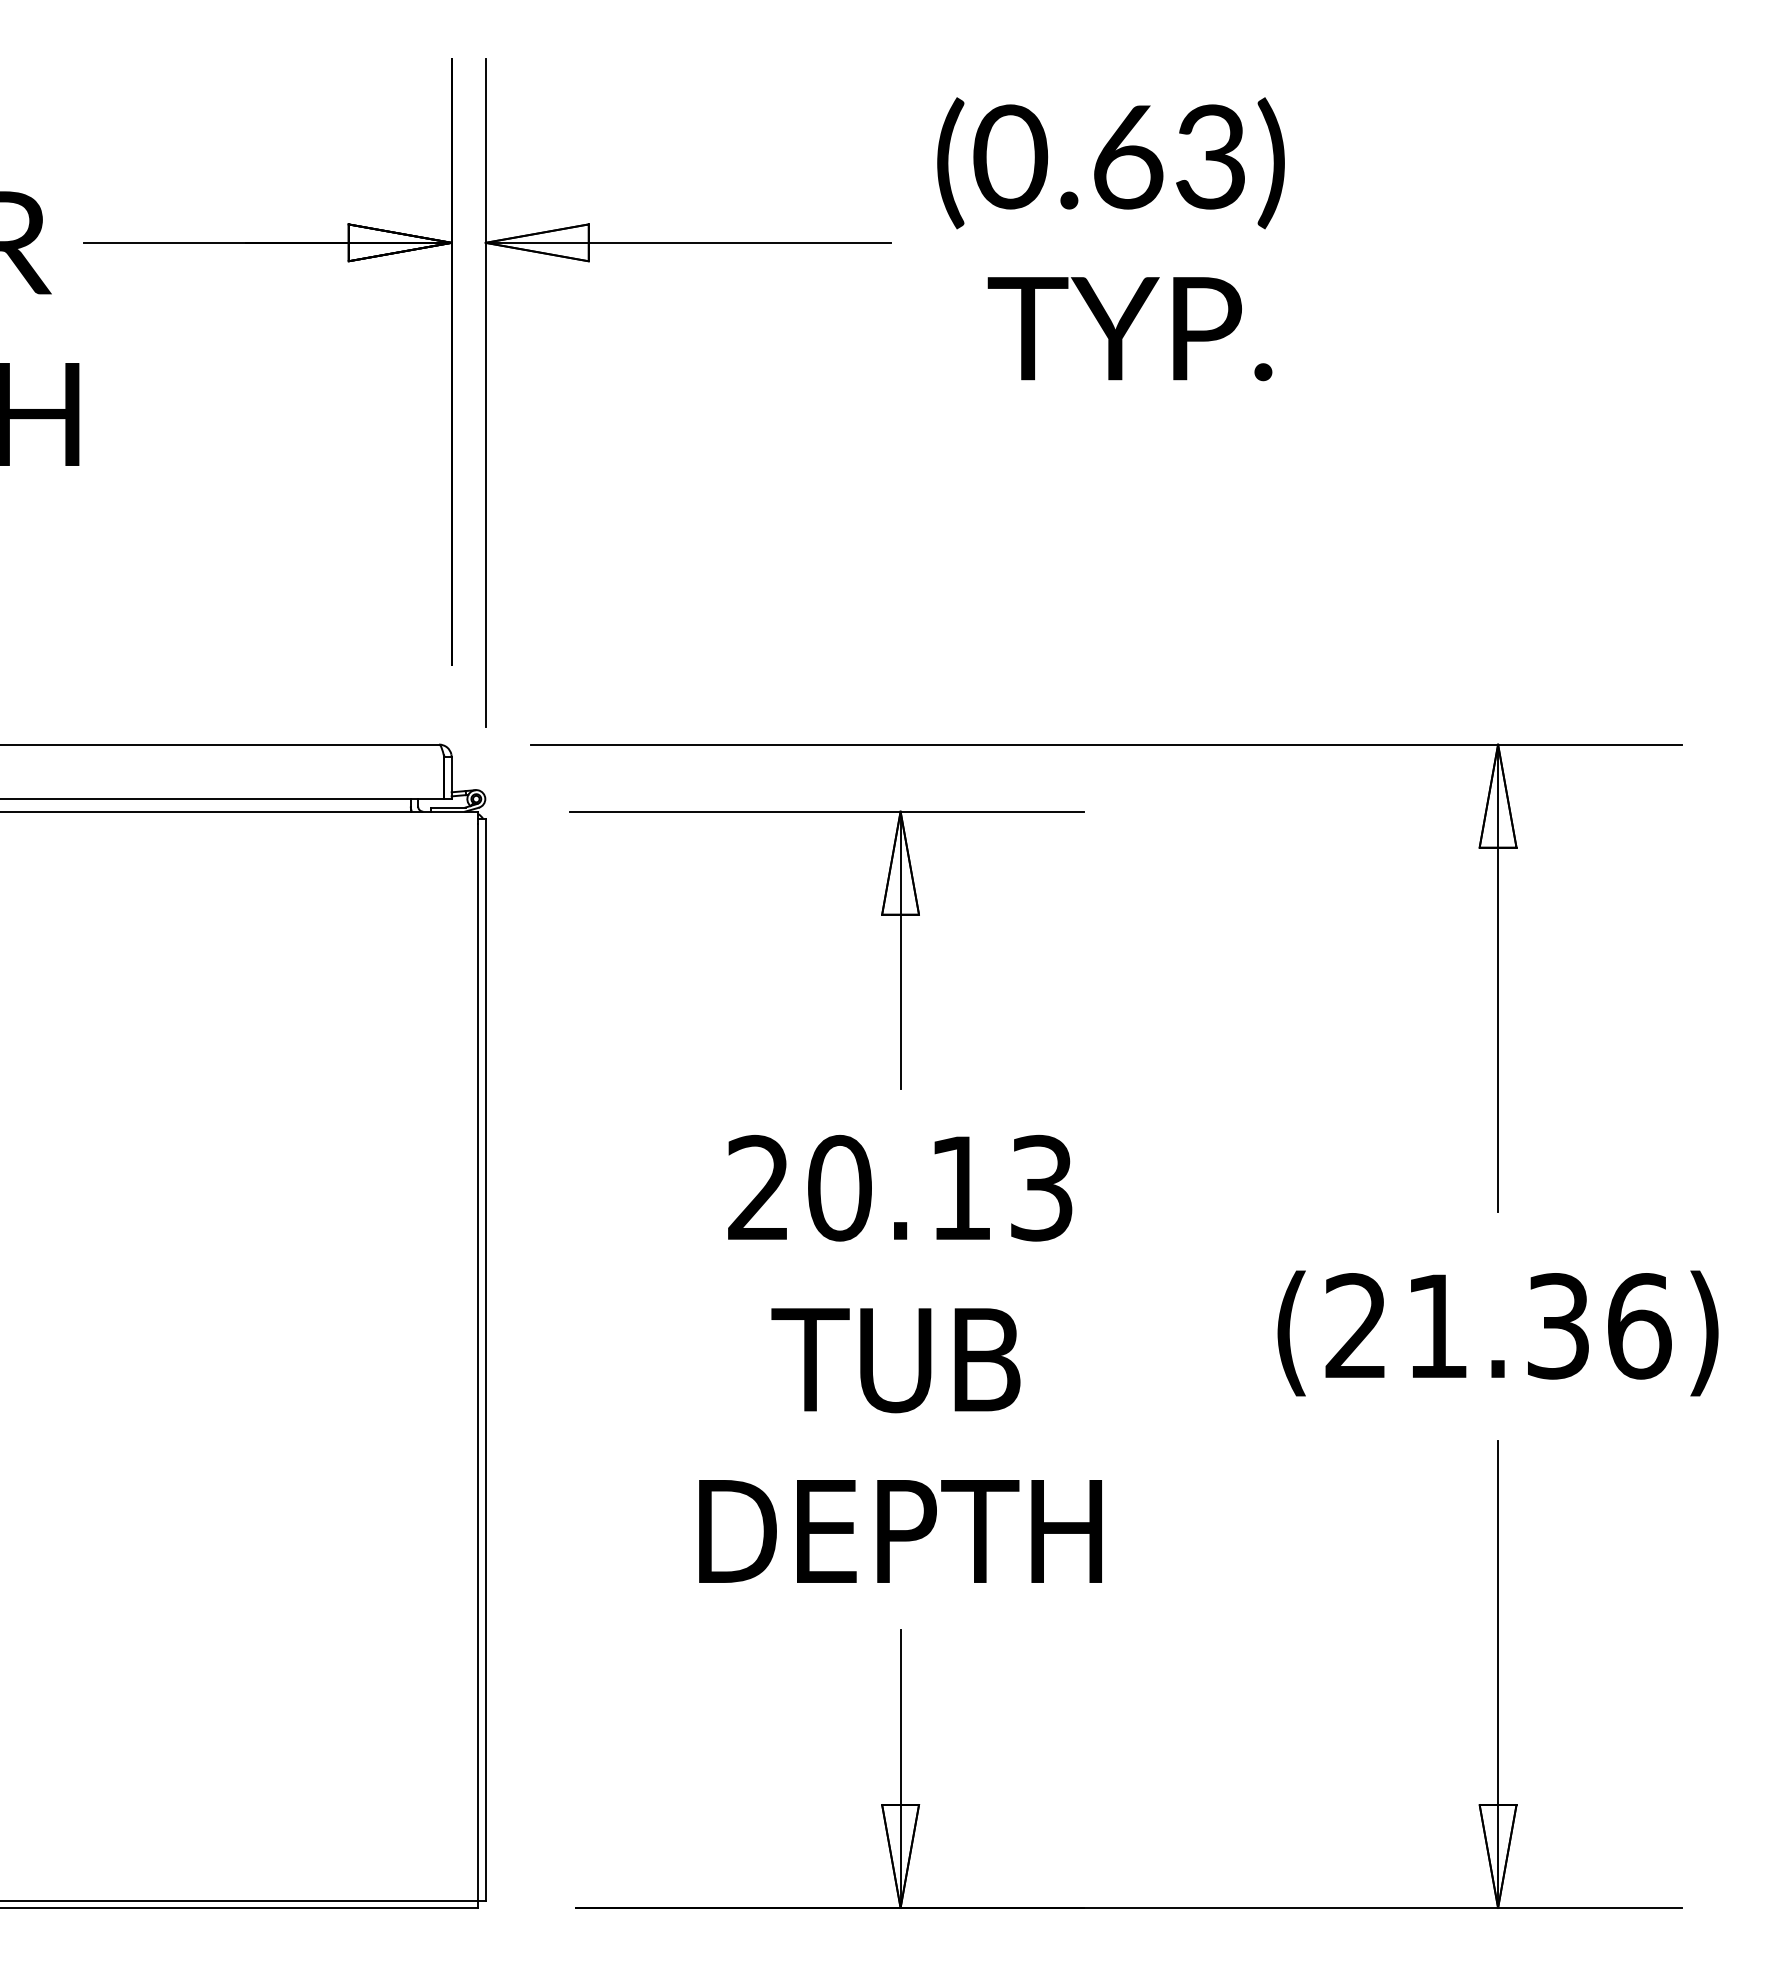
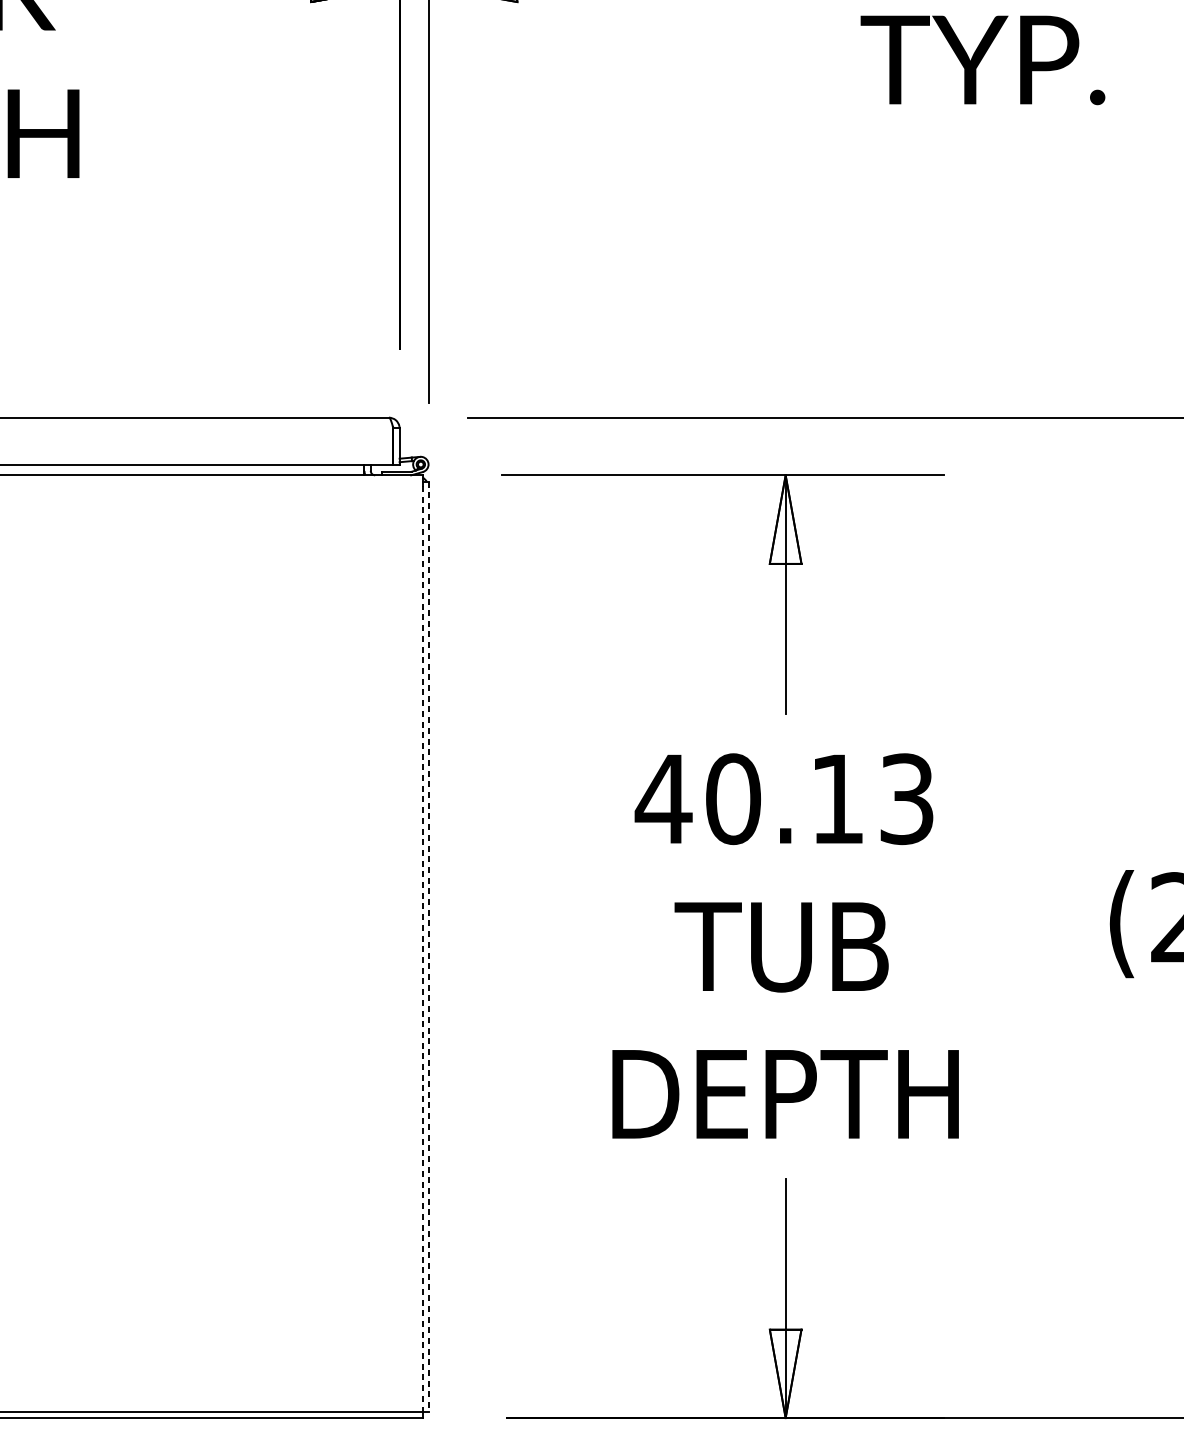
text: (758, 1186) -> (663, 797), 20.13 -> 40.13
line: (485, 1359) -> (428, 946), solid -> dashed
line: (478, 1362) -> (422, 949), solid -> dashed

